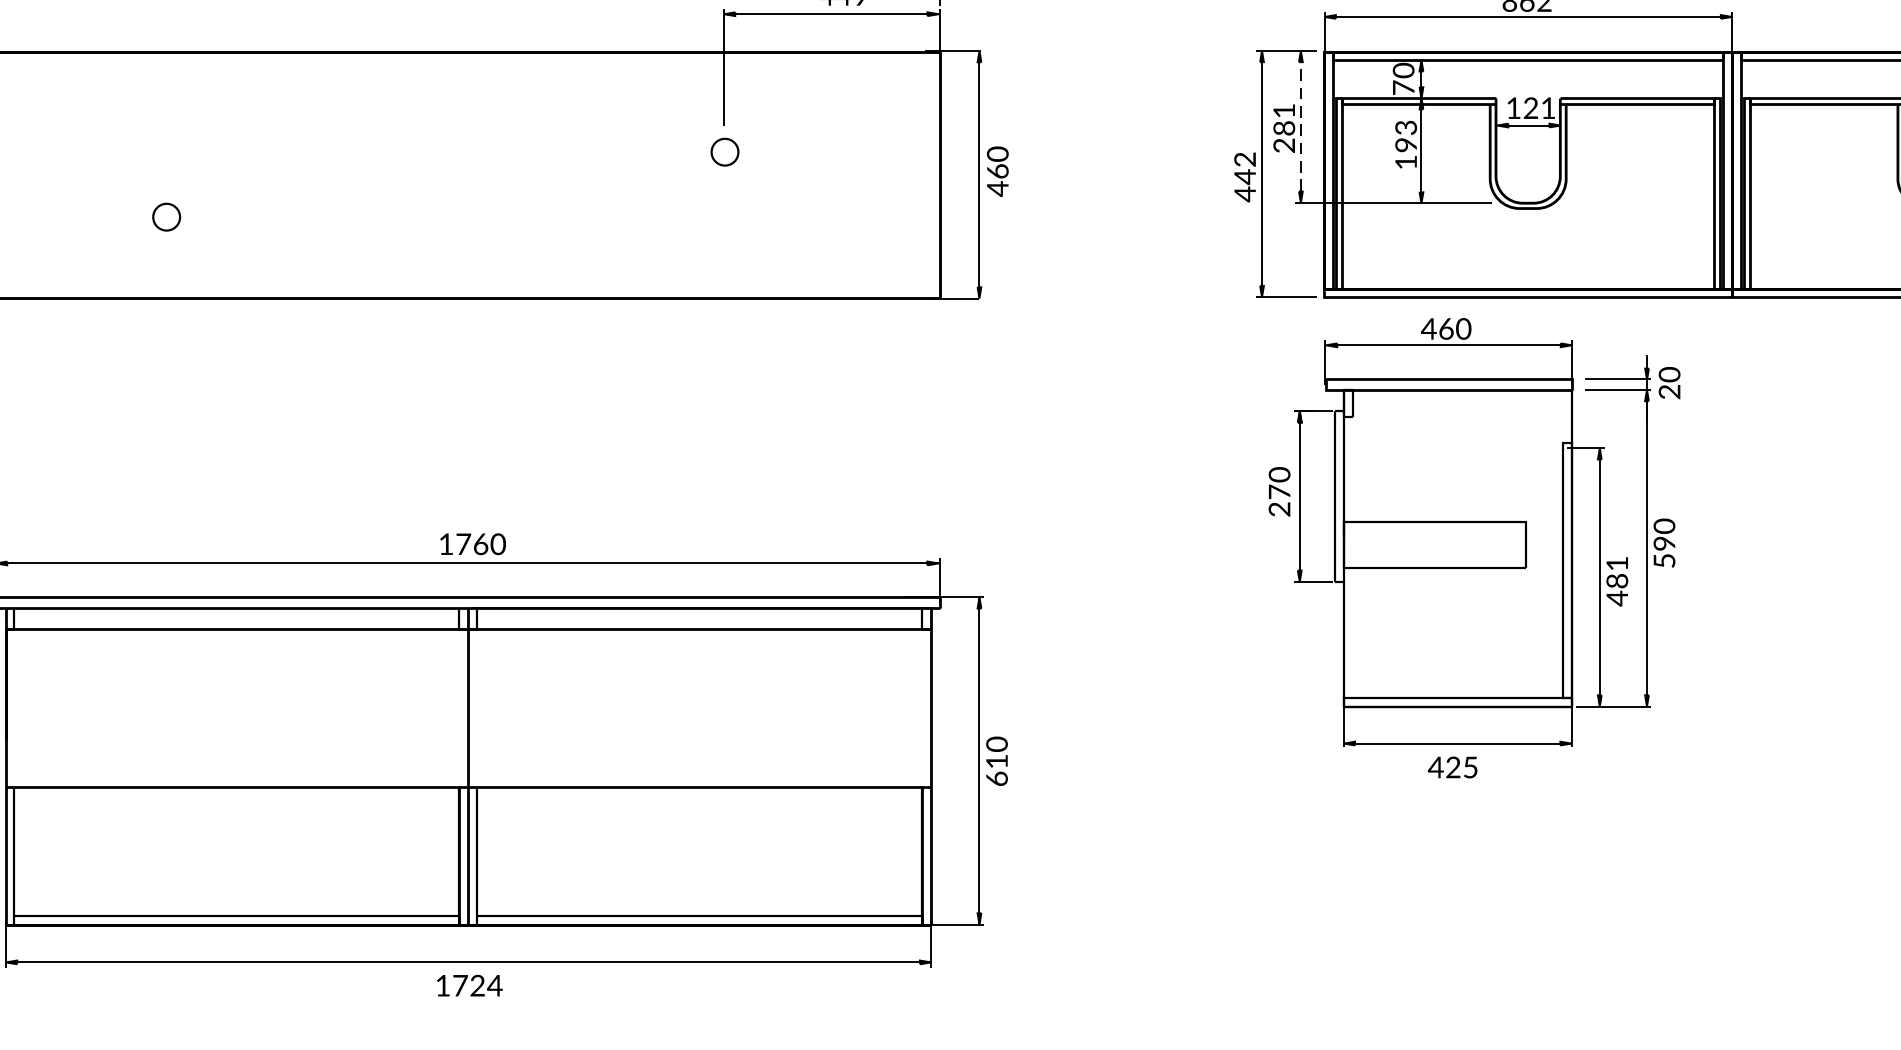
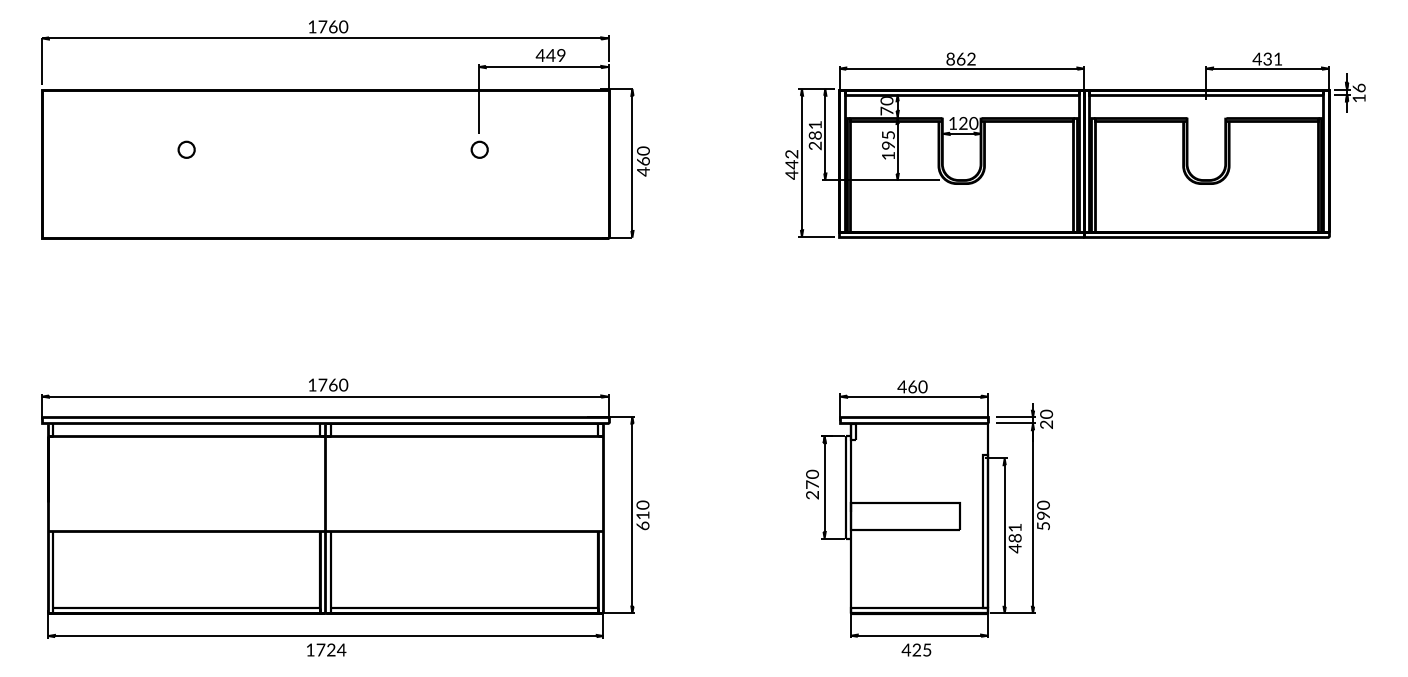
text: (1547, 108) -> (973, 123), 121 -> 120
line: (1301, 124) -> (825, 133), dashed -> solid
text: (1406, 128) -> (888, 135), 193 -> 195
part: (166, 216) -> (186, 149), moved
part: (1474, 548) -> (929, 518), moved

